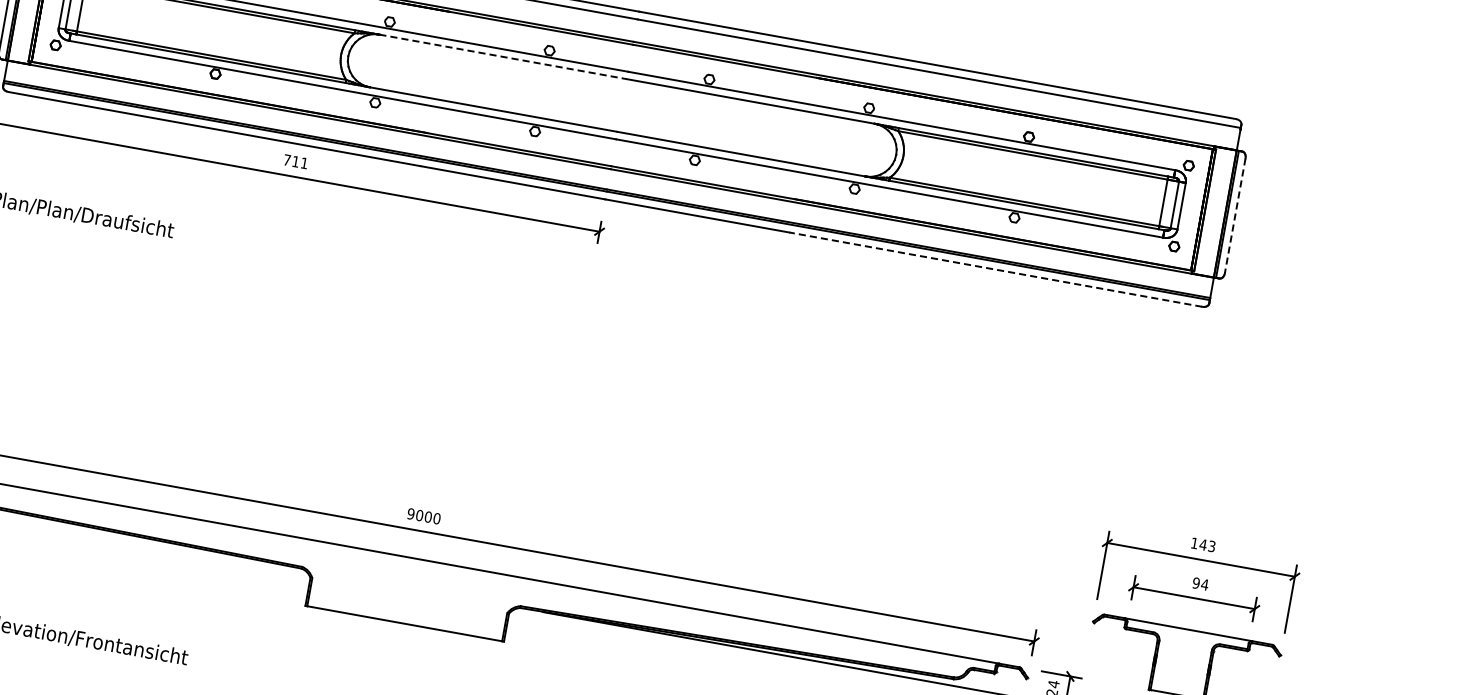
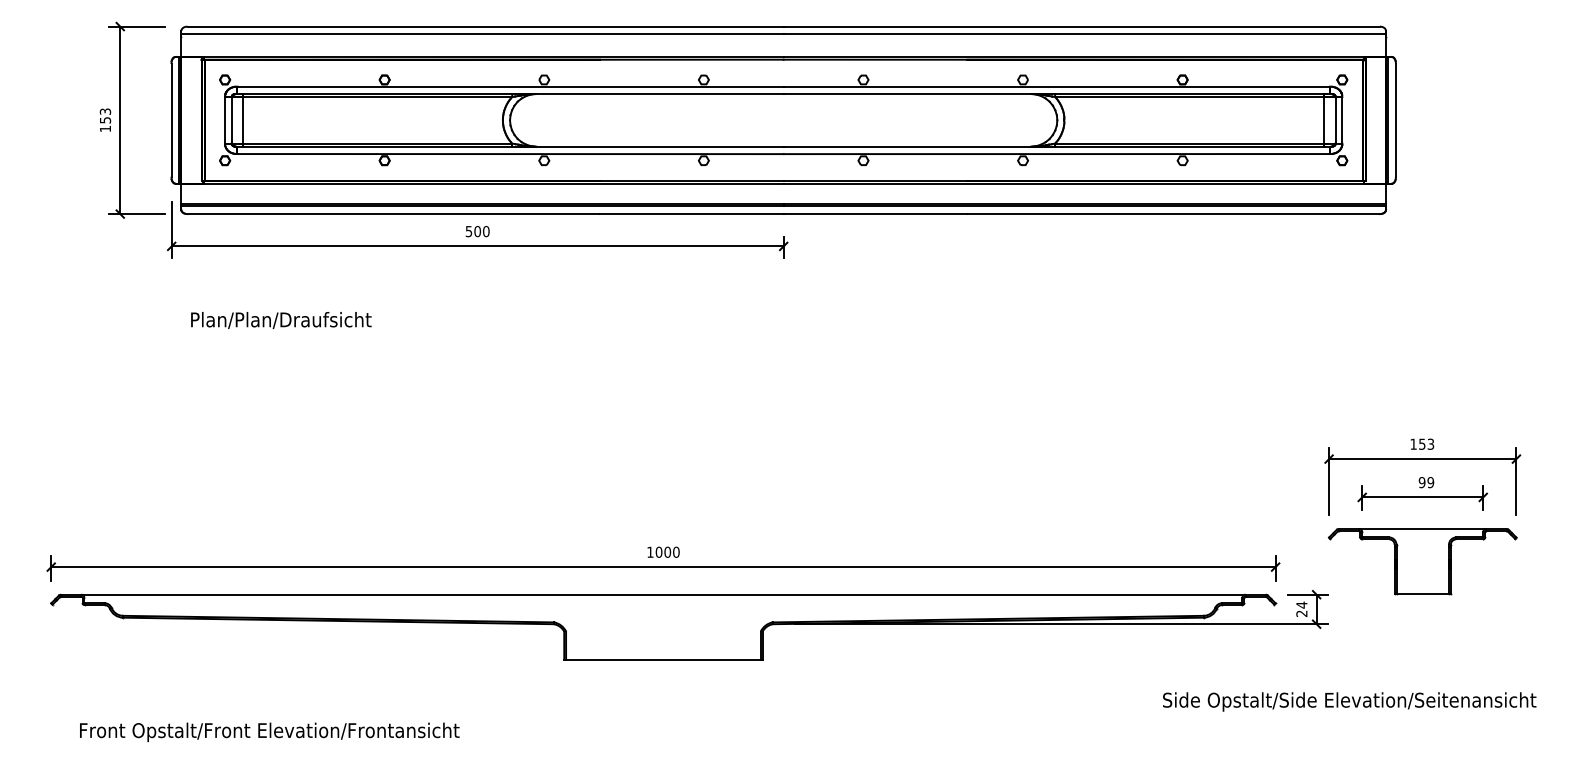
line: (503, 57) -> (660, 94), dashed -> solid
text: (295, 161) -> (477, 231), 711 -> 500
line: (1234, 215) -> (1395, 120), dashed -> solid
line: (995, 270) -> (1173, 214), dashed -> solid
text: (411, 513) -> (650, 551), 9000 -> 1000
text: (1202, 543) -> (1421, 443), 143 -> 153
text: (1204, 584) -> (1430, 482), 94 -> 99

